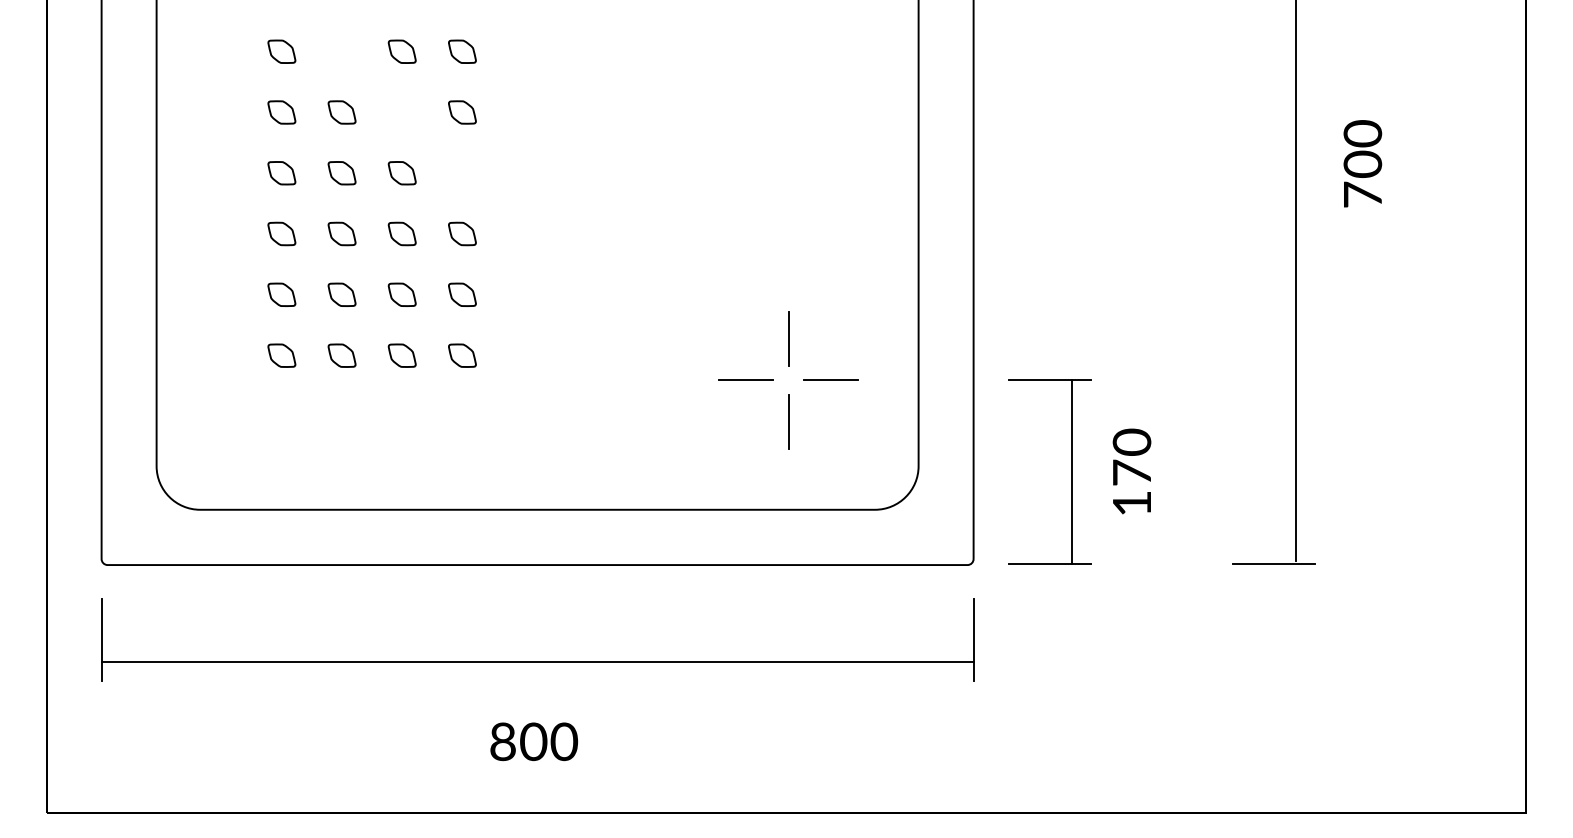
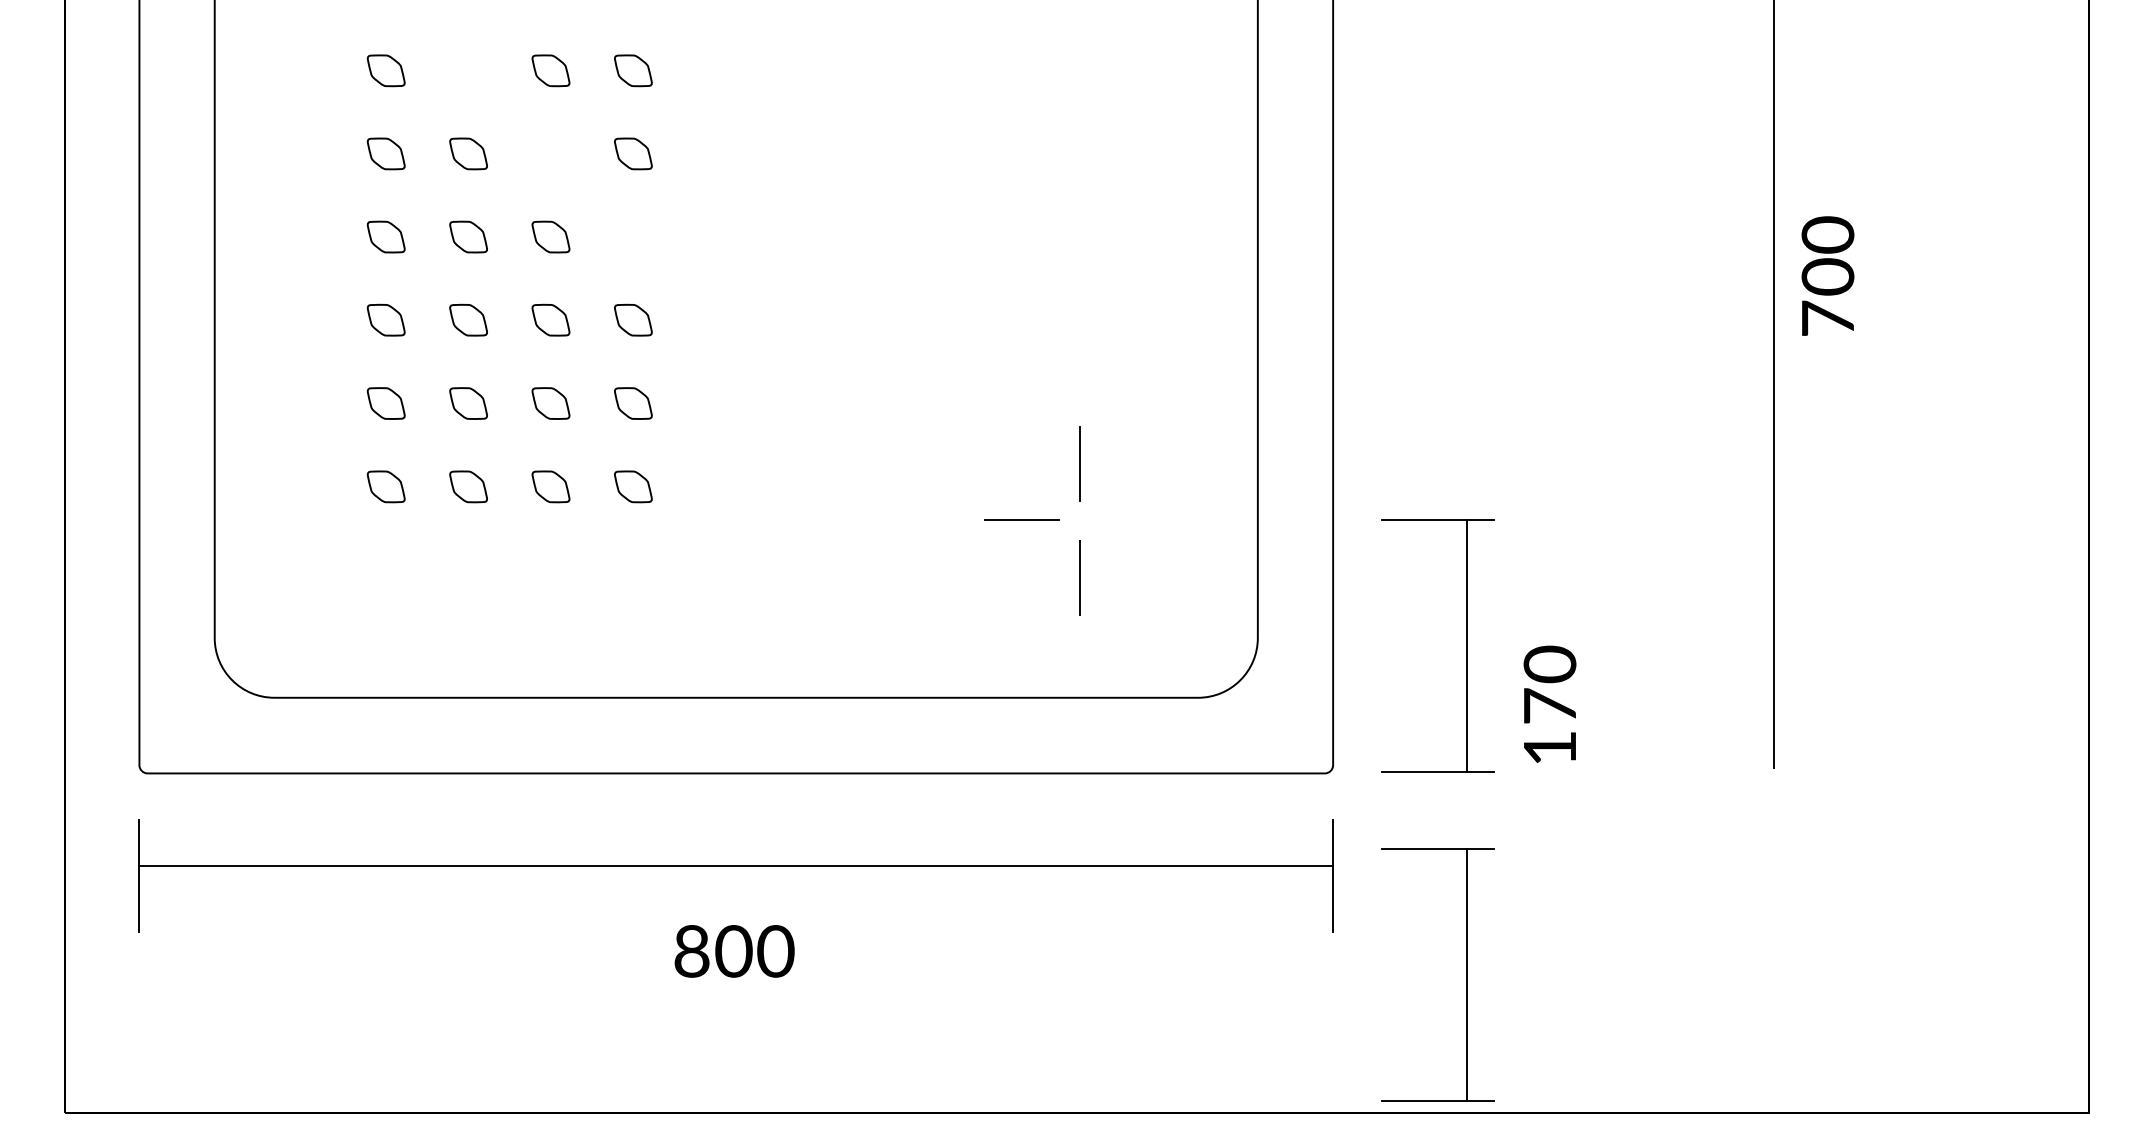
text: (1362, 163) -> (1827, 275), moved
line: (830, 379) -> (1137, 519), removed
text: (1131, 470) -> (1549, 703), moved
line: (1274, 563) -> (1744, 771), removed
line: (537, 661) -> (736, 865), moved
part: (1071, 711) -> (1466, 974), added
text: (534, 741) -> (734, 951), moved

